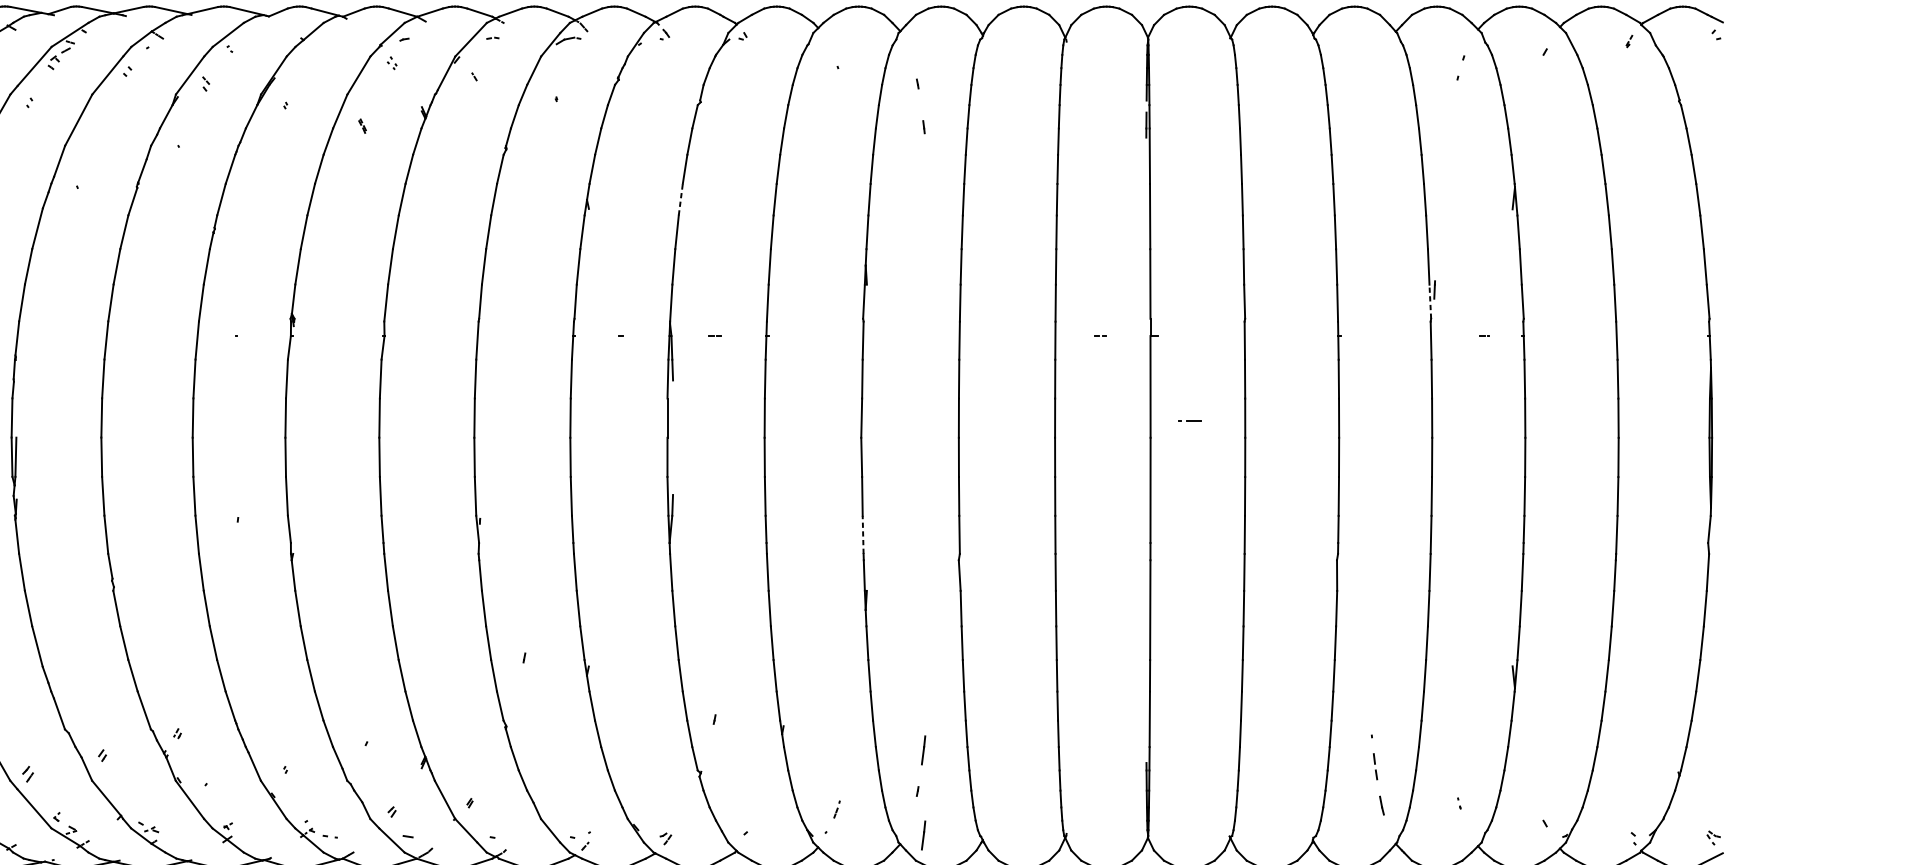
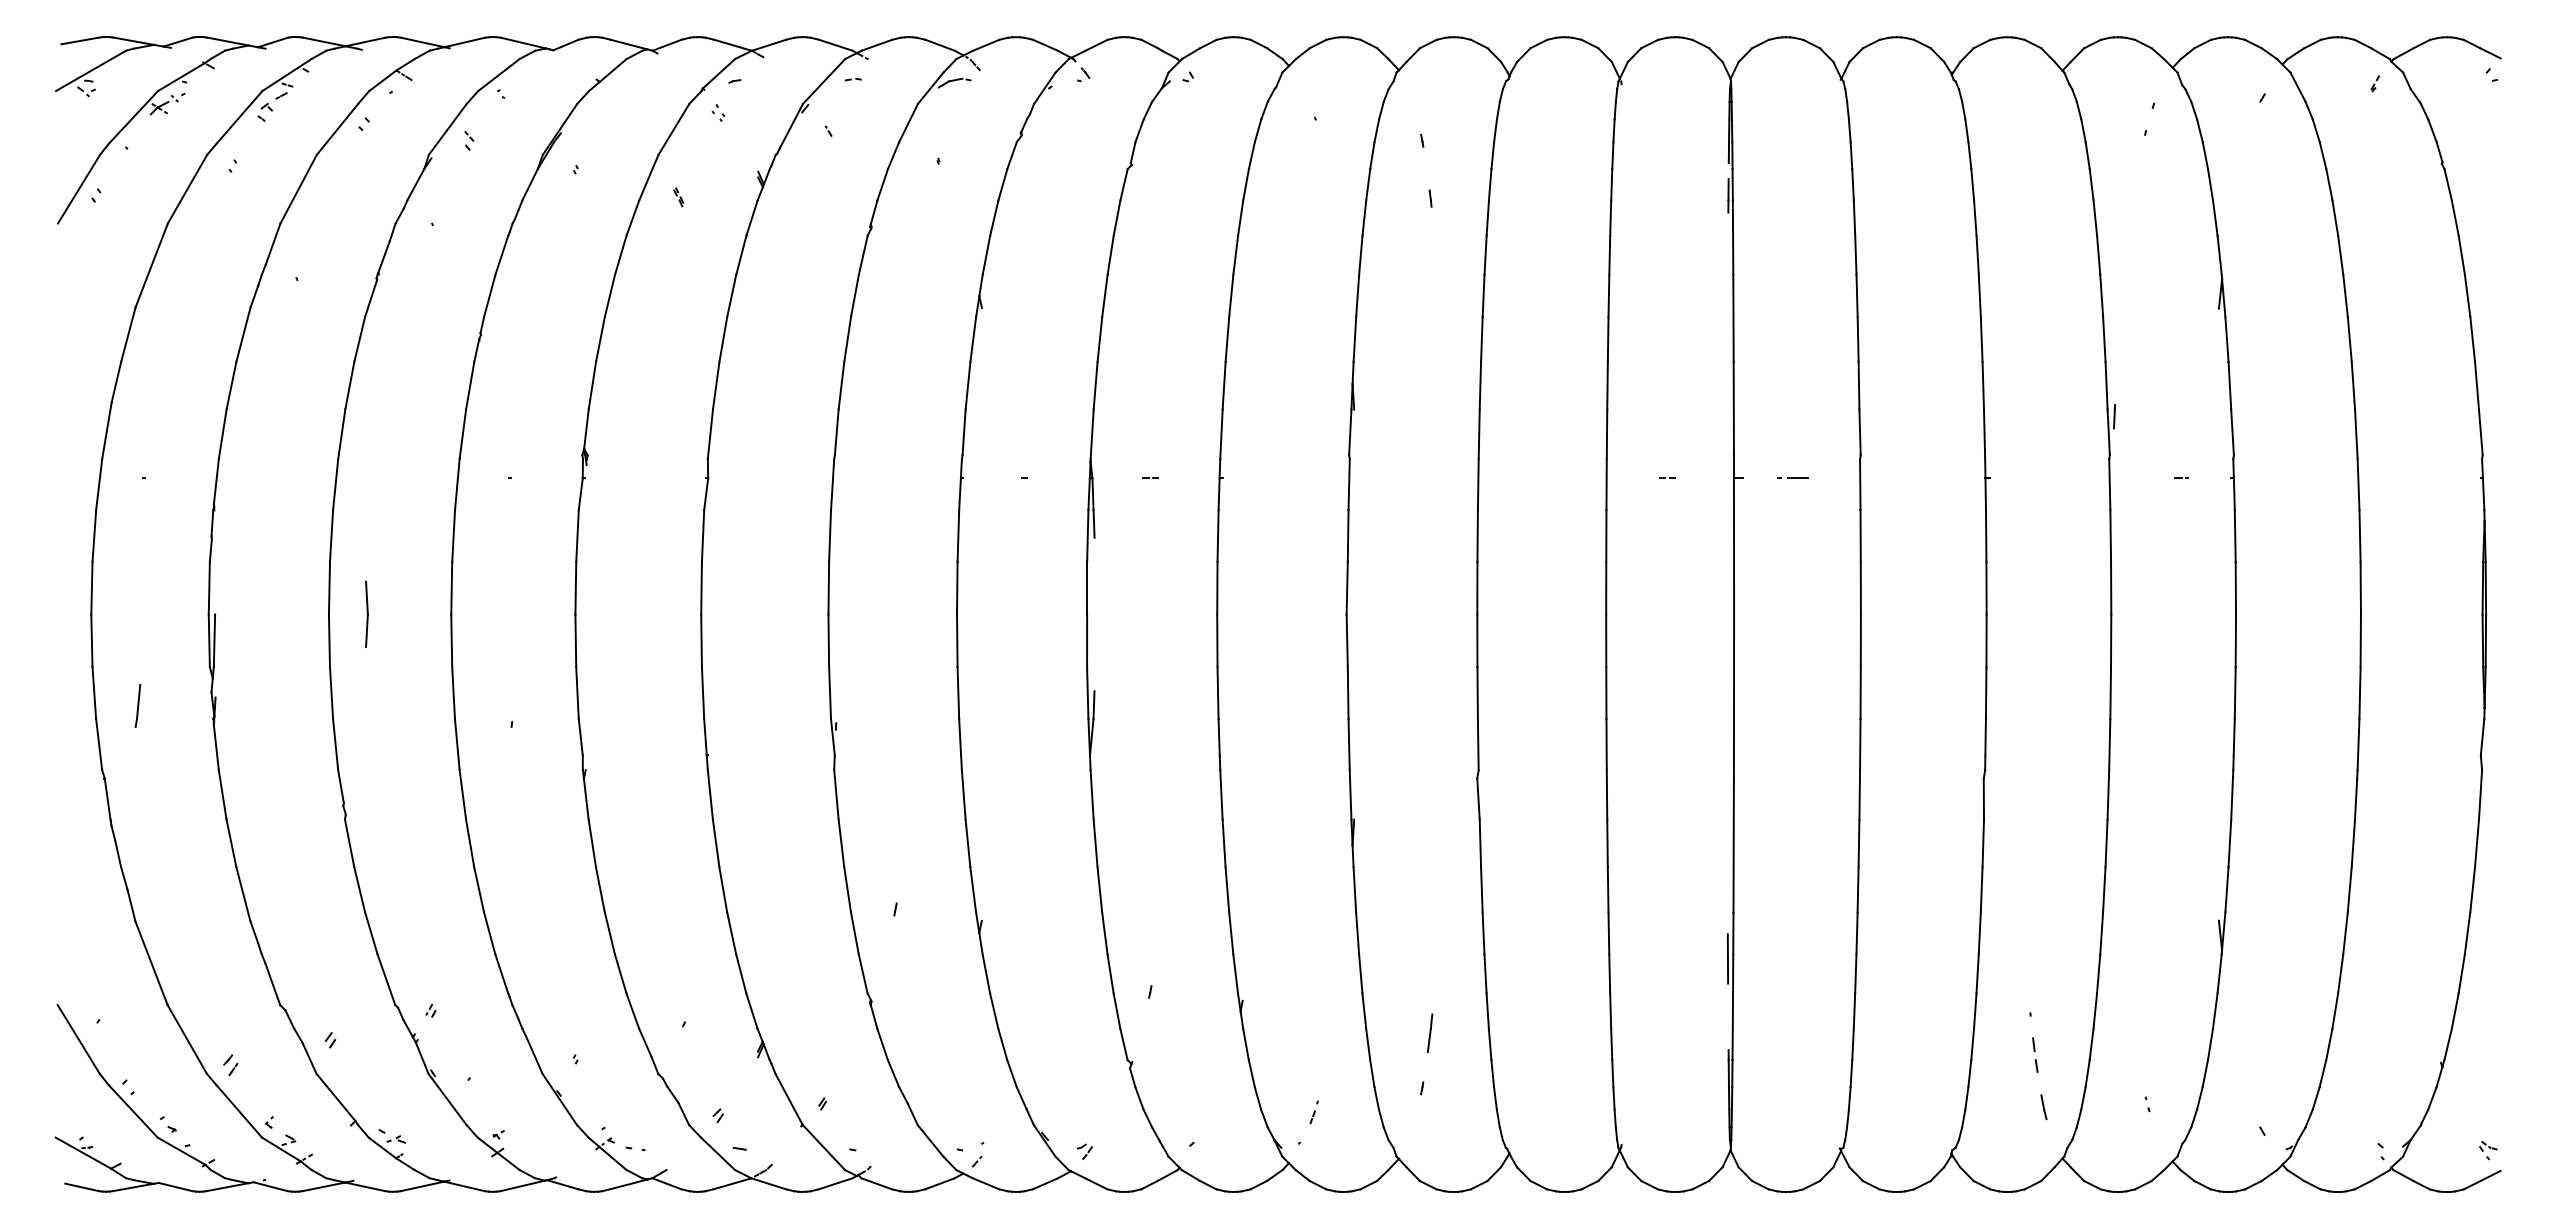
line: (681, 199) -> (1105, 295), dashed -> solid
line: (1430, 301) -> (2108, 432), dashed -> solid
line: (1189, 420) -> (1792, 477), moved
line: (129, 436) -> (366, 613), added
line: (863, 534) -> (1349, 744), dashed -> solid
line: (1145, 694) -> (1727, 958), added
line: (923, 834) -> (1429, 1146), removed

